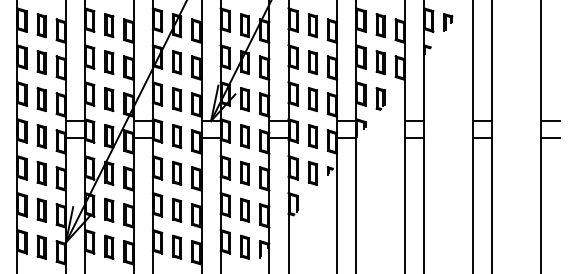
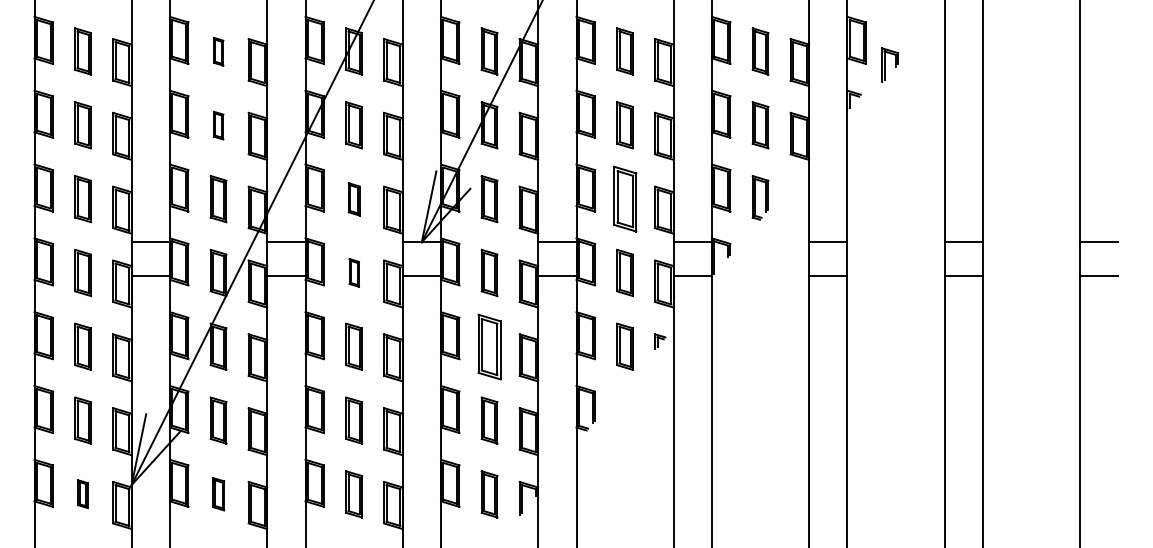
part: (448, 22) -> (890, 65), moved
part: (109, 25) -> (218, 51), size x0.6
part: (109, 62) -> (218, 125), size x0.6
part: (177, 99) -> (354, 199), size x0.7
part: (312, 99) -> (624, 199), size x1.4
part: (177, 136) -> (354, 273), size x0.6
part: (244, 172) -> (488, 344), size x1.4
part: (41, 246) -> (82, 492), size x0.6
part: (109, 246) -> (218, 492), size x0.7

